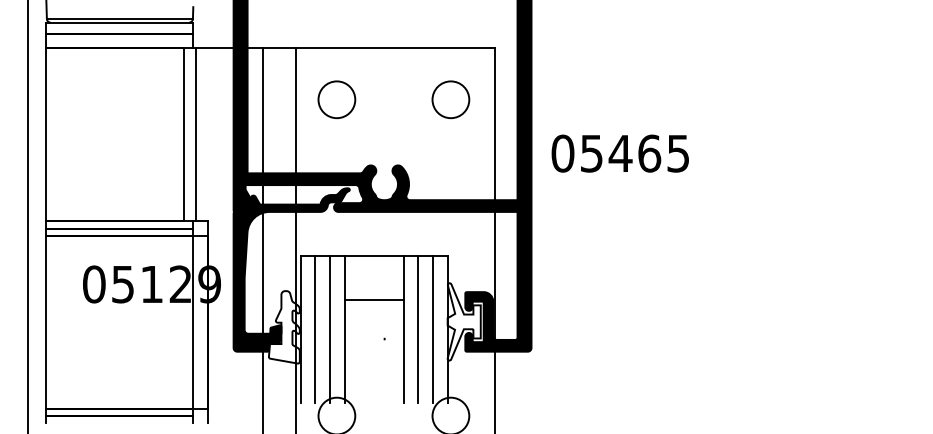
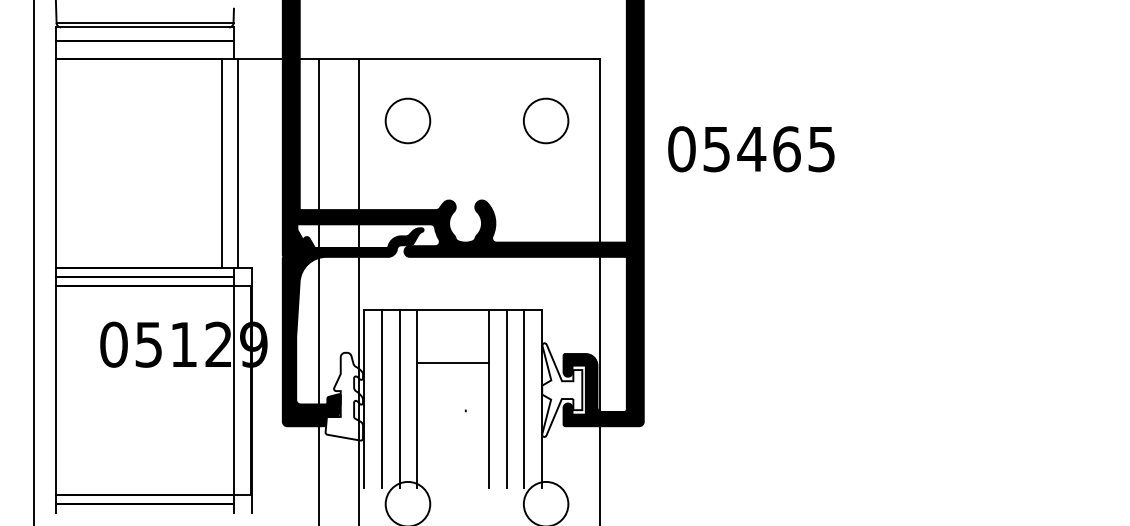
text: (620, 153) -> (751, 149), moved

